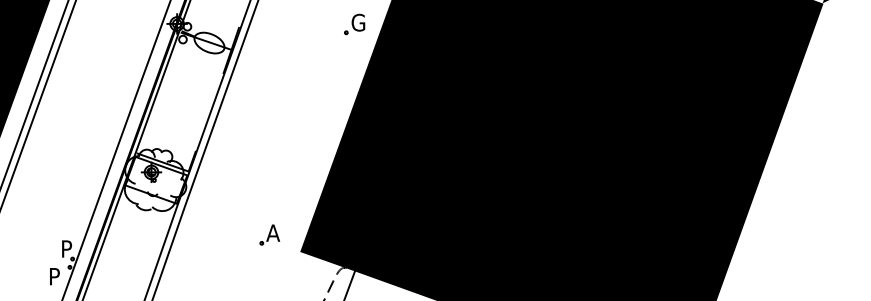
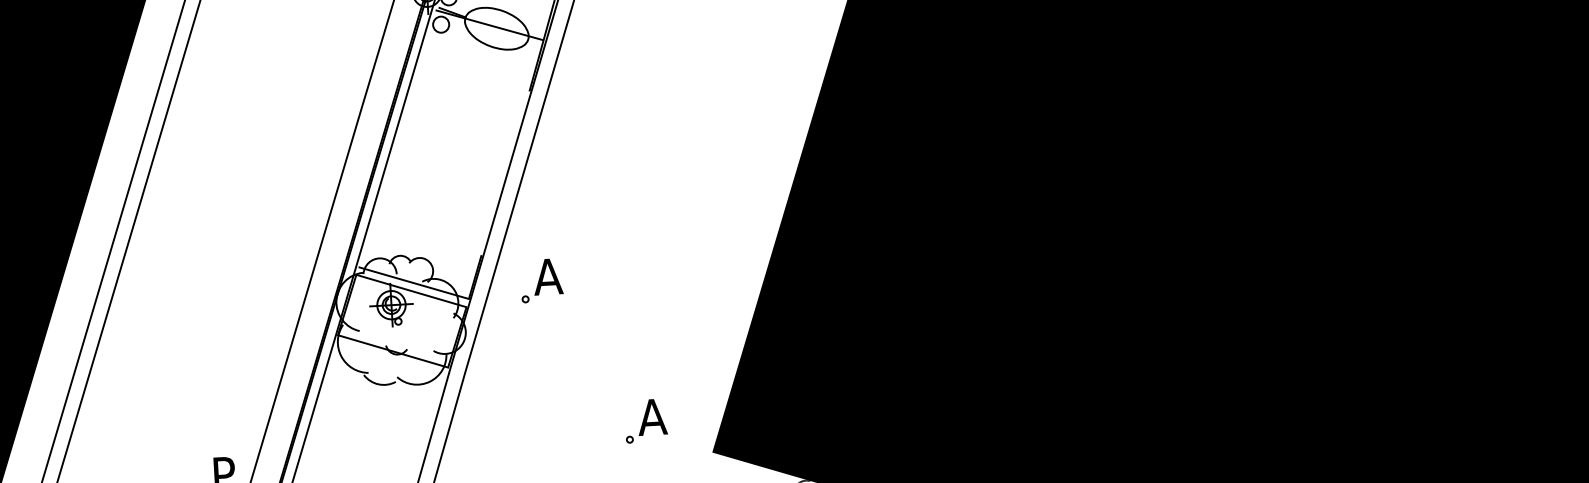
part: (223, 164) -> (540, 280), added

